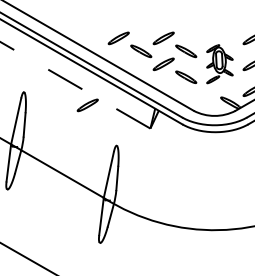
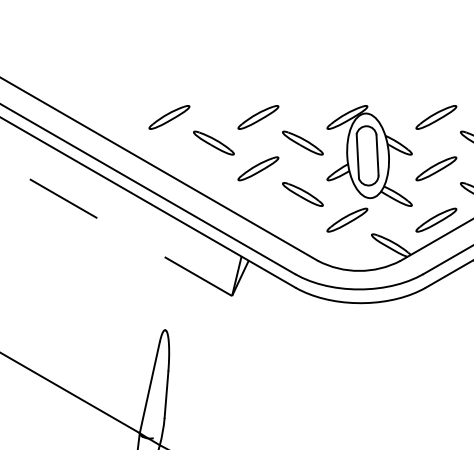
part: (219, 63) -> (368, 167), size x1.67
part: (87, 105) -> (107, 250), removed

